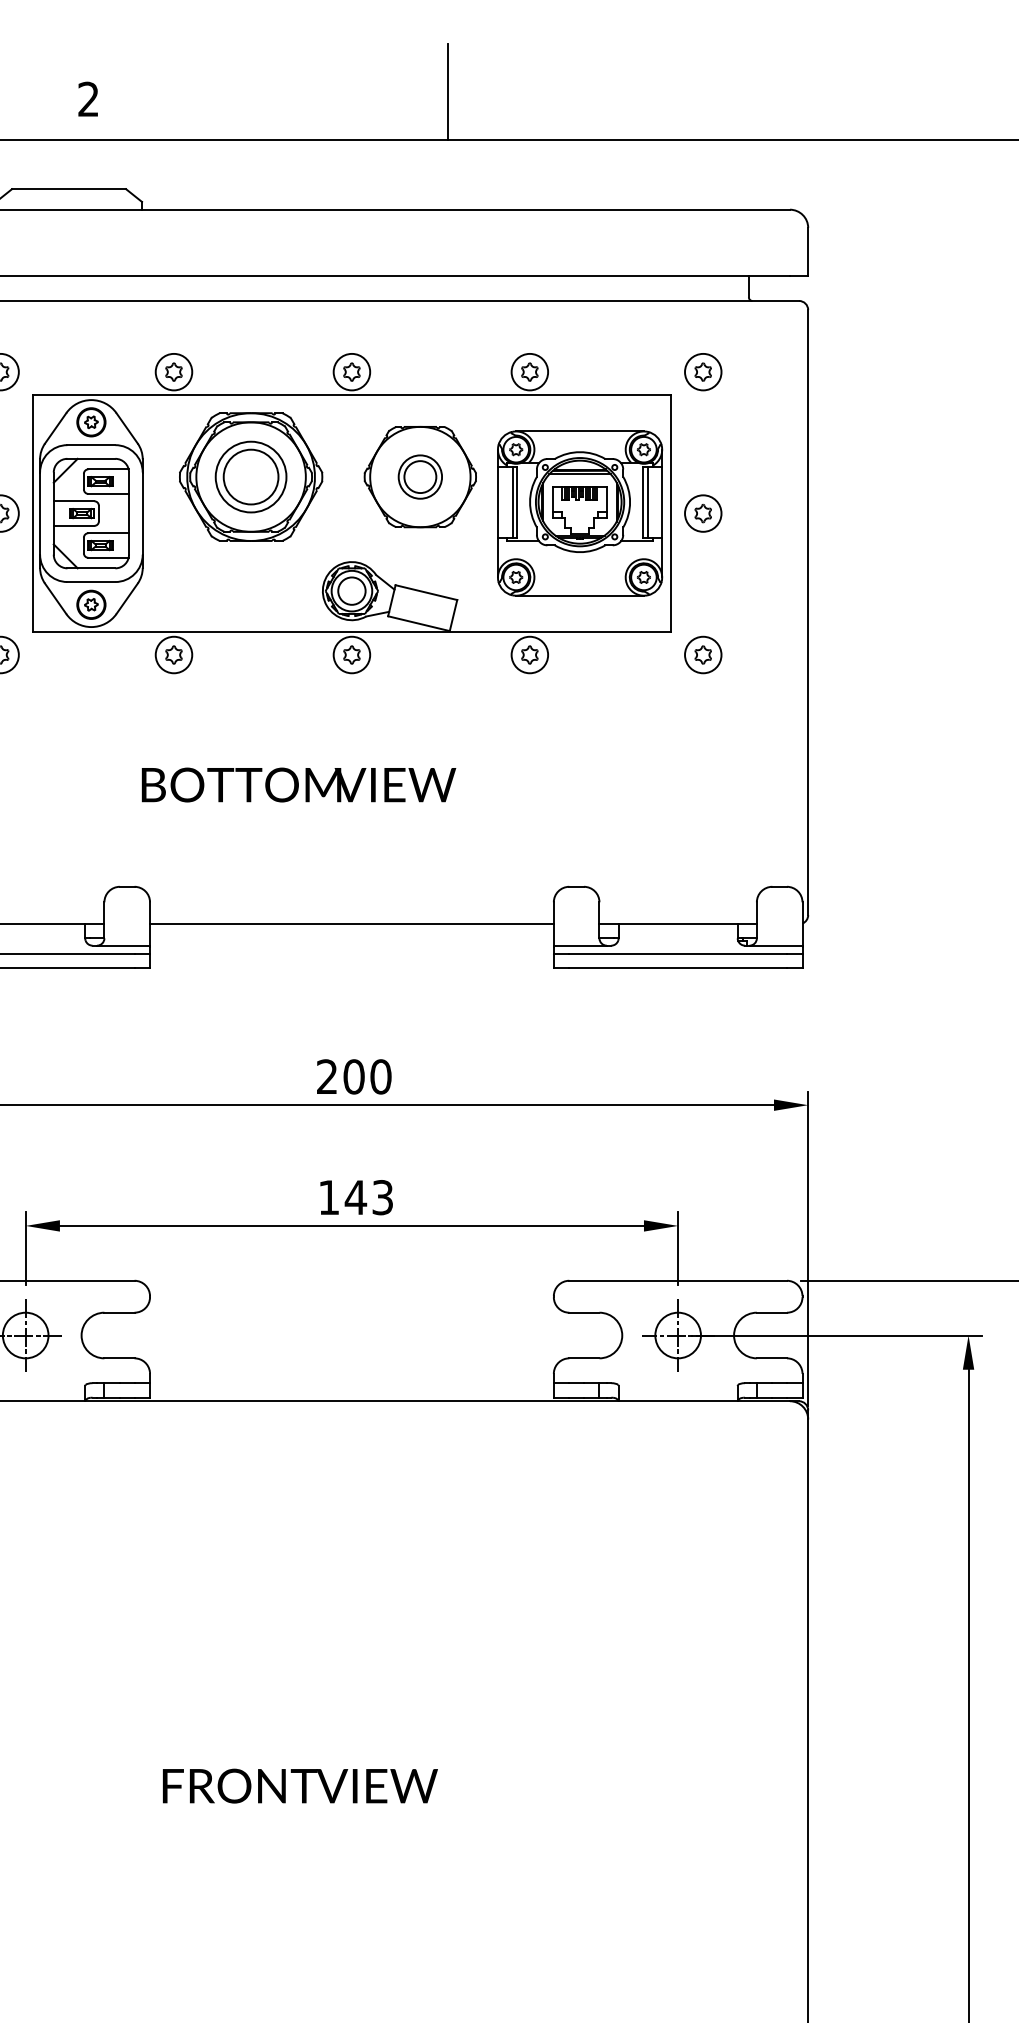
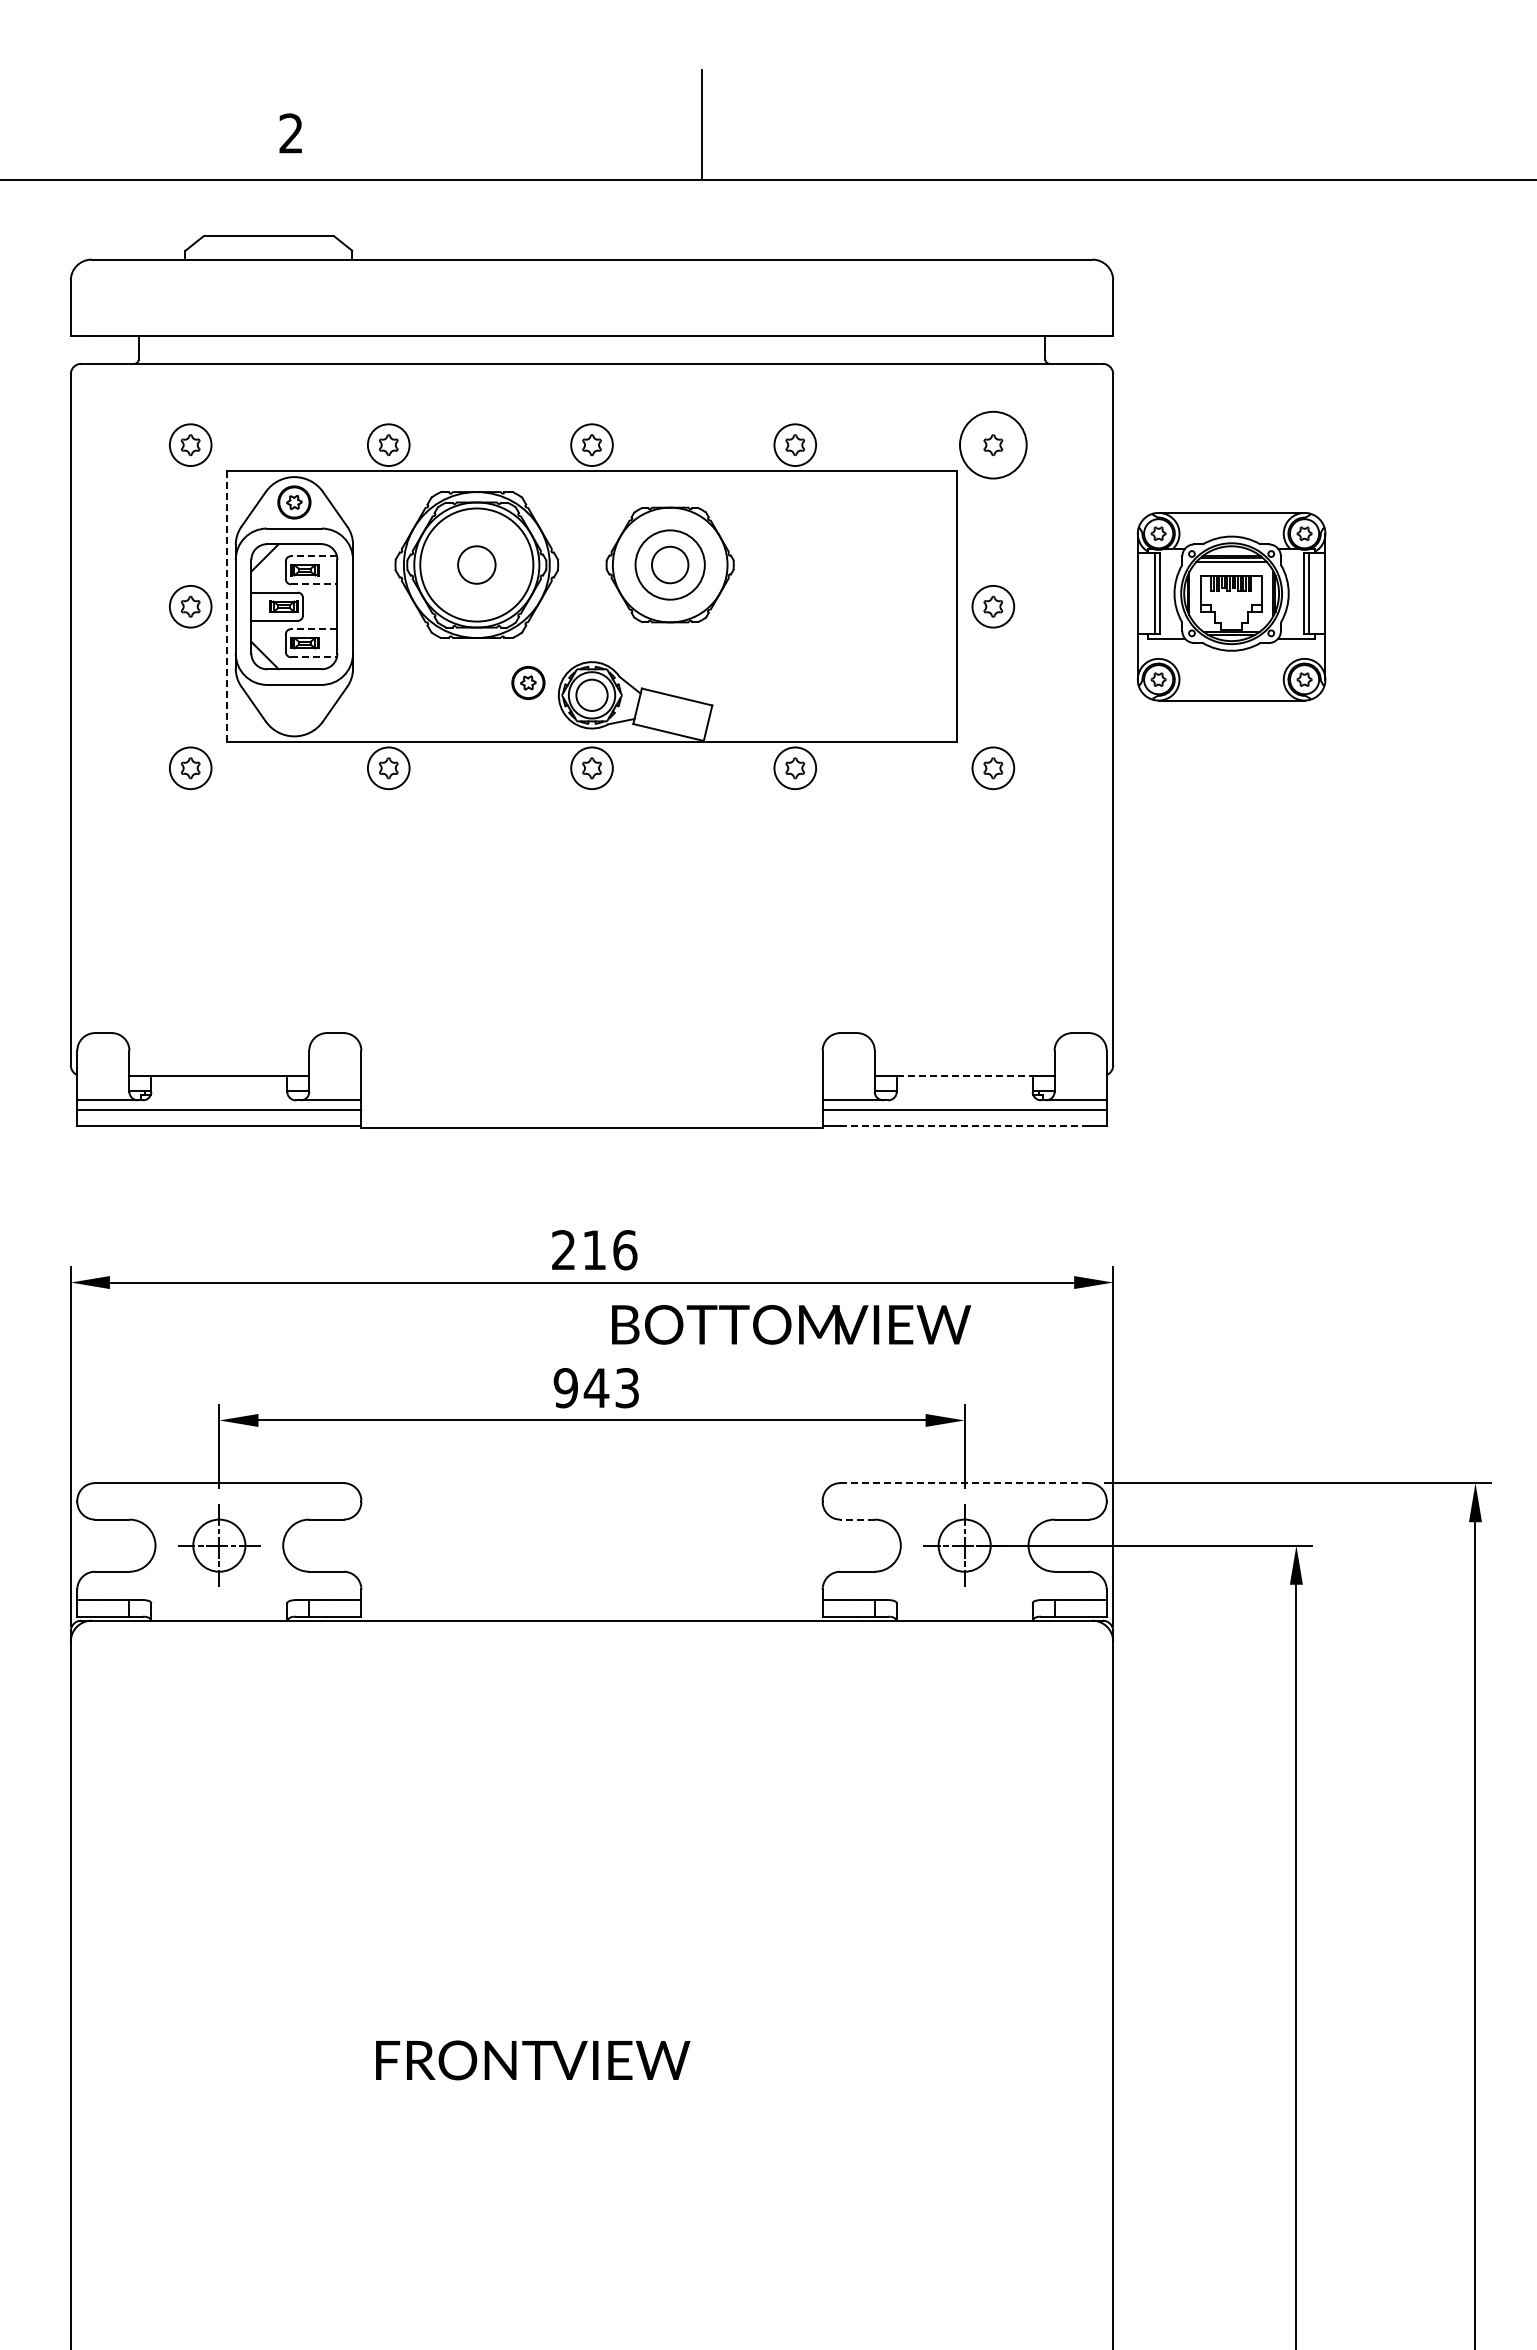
circle: (703, 372) -> (993, 445), size x1.6
line: (108, 469) -> (314, 556), solid -> dashed
circle: (250, 476) -> (476, 564), size x0.6
circle: (250, 476) -> (476, 564), size x1.4
circle: (419, 476) -> (669, 564), size x1.4
line: (108, 494) -> (314, 584), solid -> dashed
line: (32, 513) -> (227, 606), solid -> dashed
part: (579, 513) -> (1231, 606), moved
line: (108, 533) -> (313, 629), solid -> dashed
line: (108, 558) -> (314, 657), solid -> dashed
part: (91, 604) -> (528, 682), moved
text: (298, 784) -> (791, 1324), moved
line: (351, 923) -> (591, 1127), moved
line: (678, 923) -> (965, 1075), solid -> dashed
line: (678, 967) -> (965, 1125), solid -> dashed
text: (367, 1077) -> (609, 1250), 200 -> 216
text: (328, 1197) -> (565, 1388), 143 -> 943
line: (678, 1281) -> (964, 1483), solid -> dashed
line: (584, 1312) -> (857, 1519), solid -> dashed

